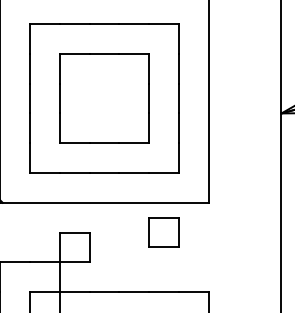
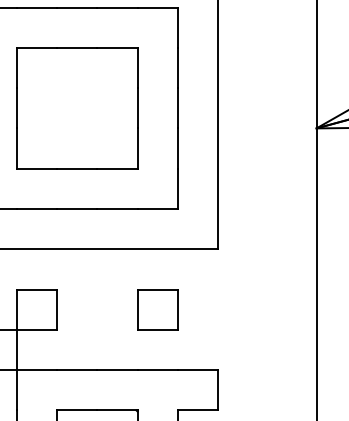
part: (163, 232) -> (156, 309), moved

